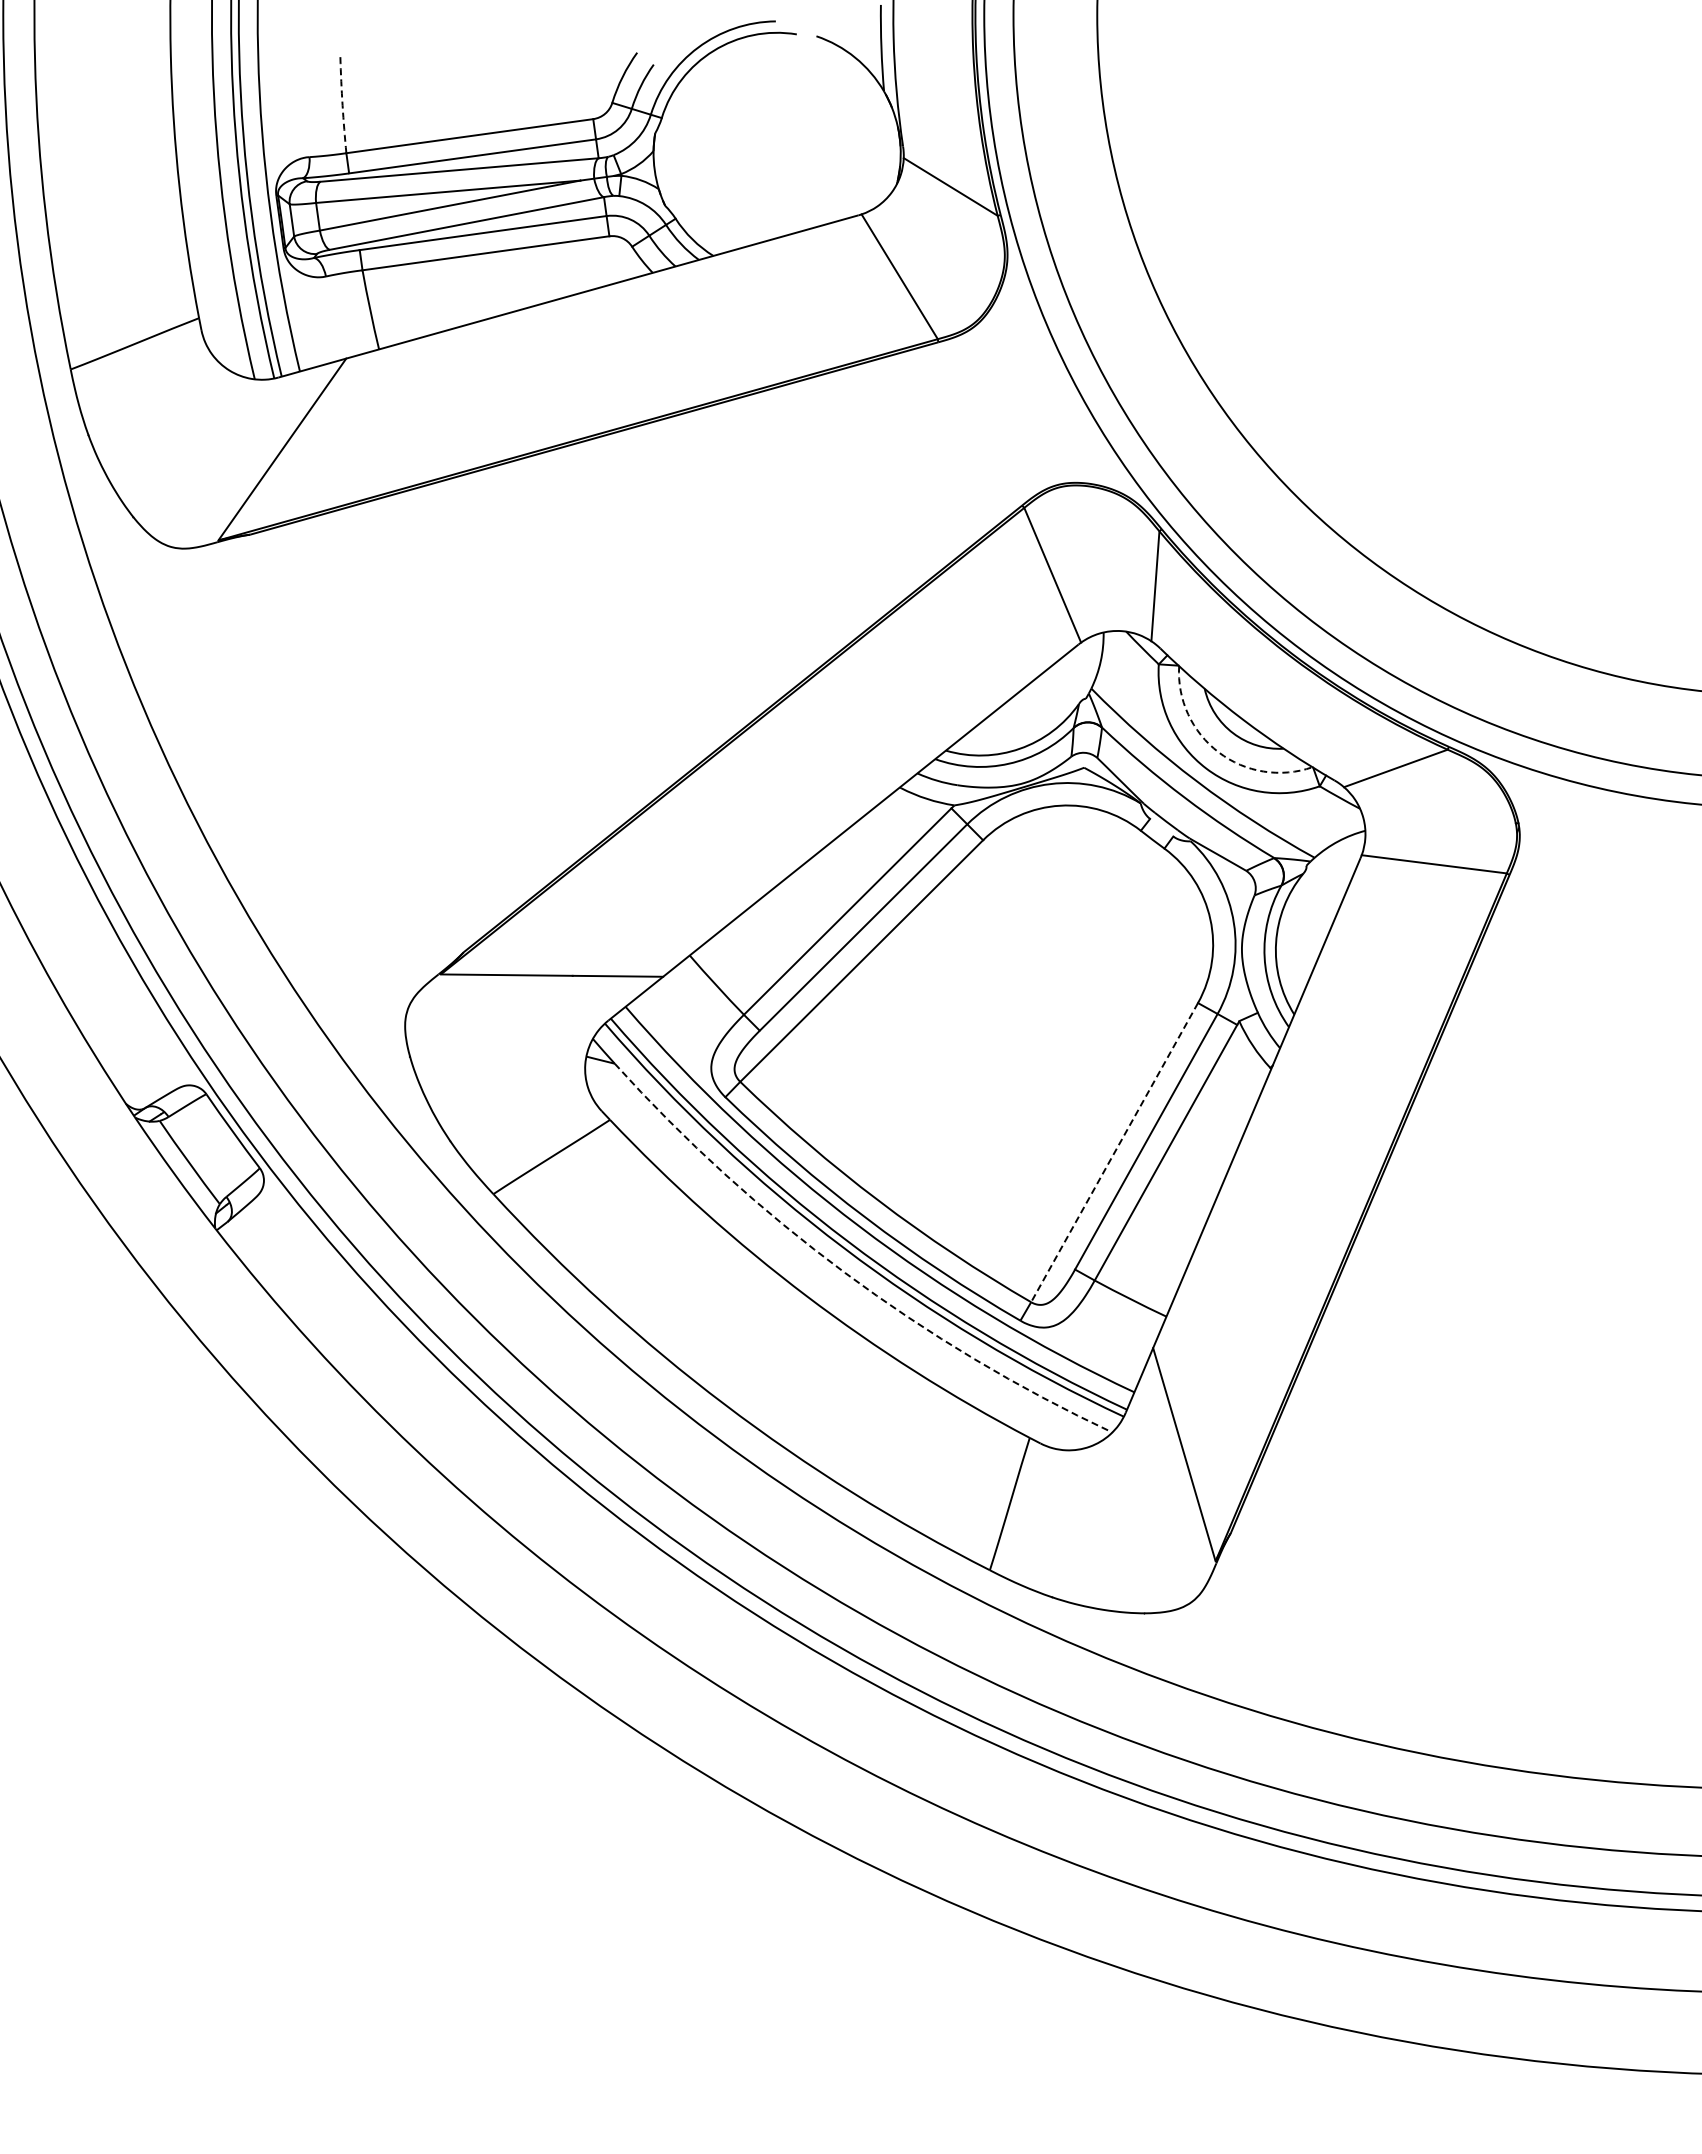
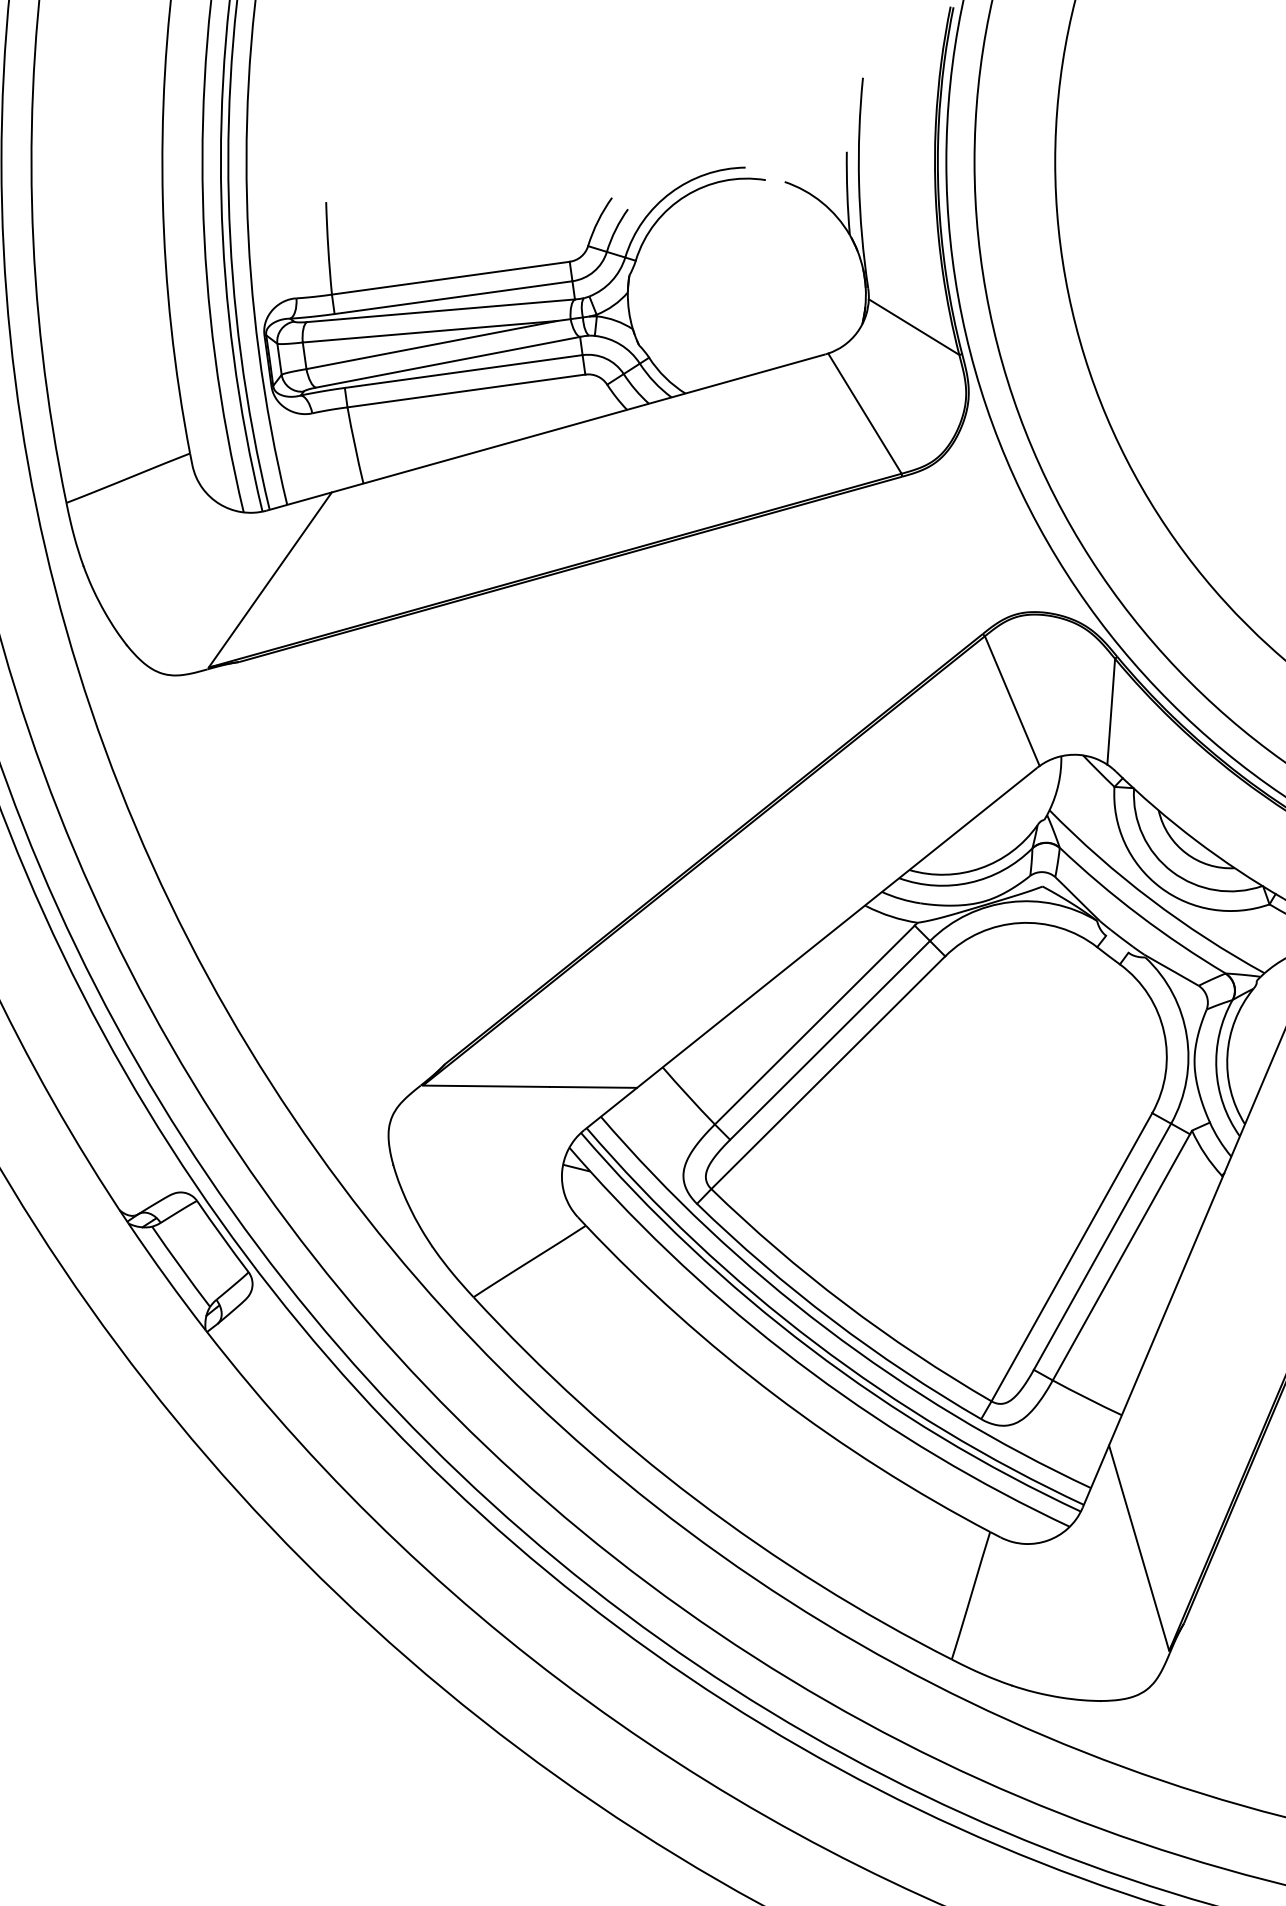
arc: (342, 105) -> (328, 248), dashed -> solid
arc: (1218, 752) -> (1171, 871), dashed -> solid
line: (1114, 1153) -> (1071, 1258), dashed -> solid
arc: (845, 1272) -> (812, 1372), dashed -> solid

